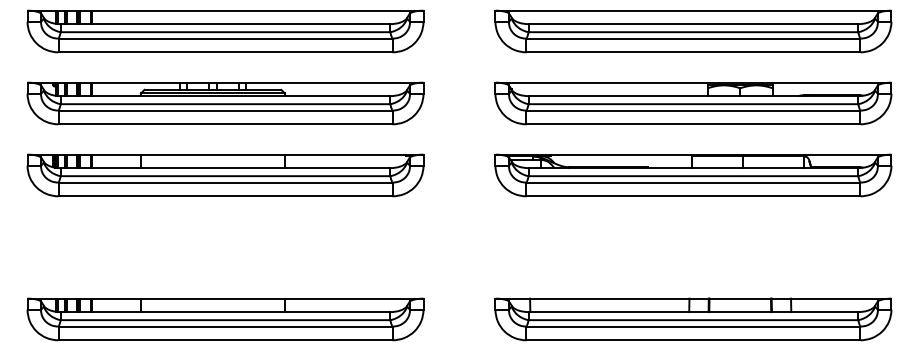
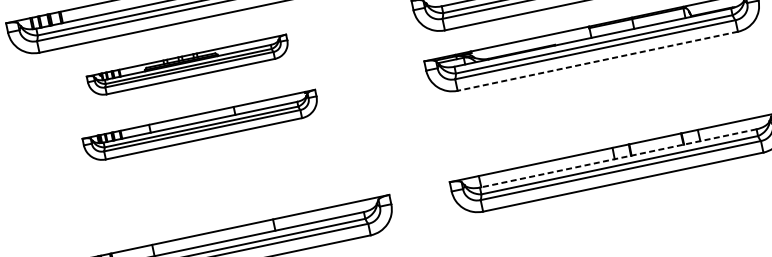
part: (225, 103) -> (188, 66), size x0.6
part: (225, 175) -> (201, 126), size x0.7
line: (693, 196) -> (597, 61), solid -> dashed
line: (693, 312) -> (618, 158), solid -> dashed

